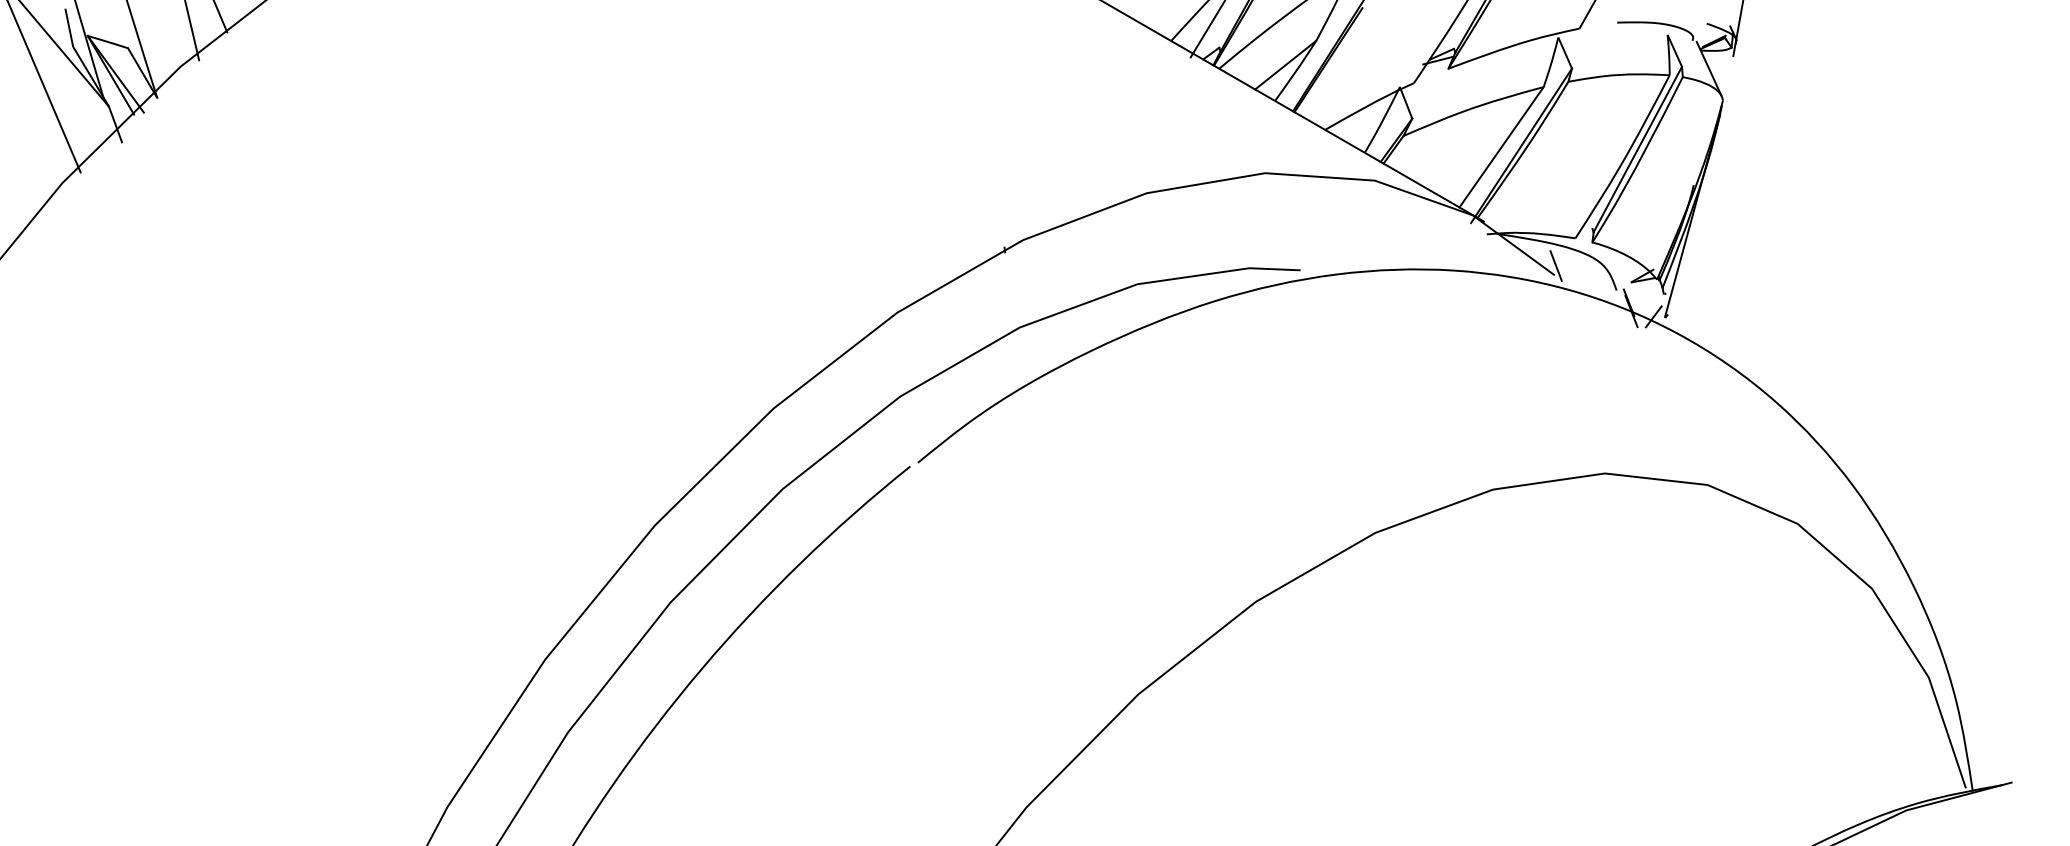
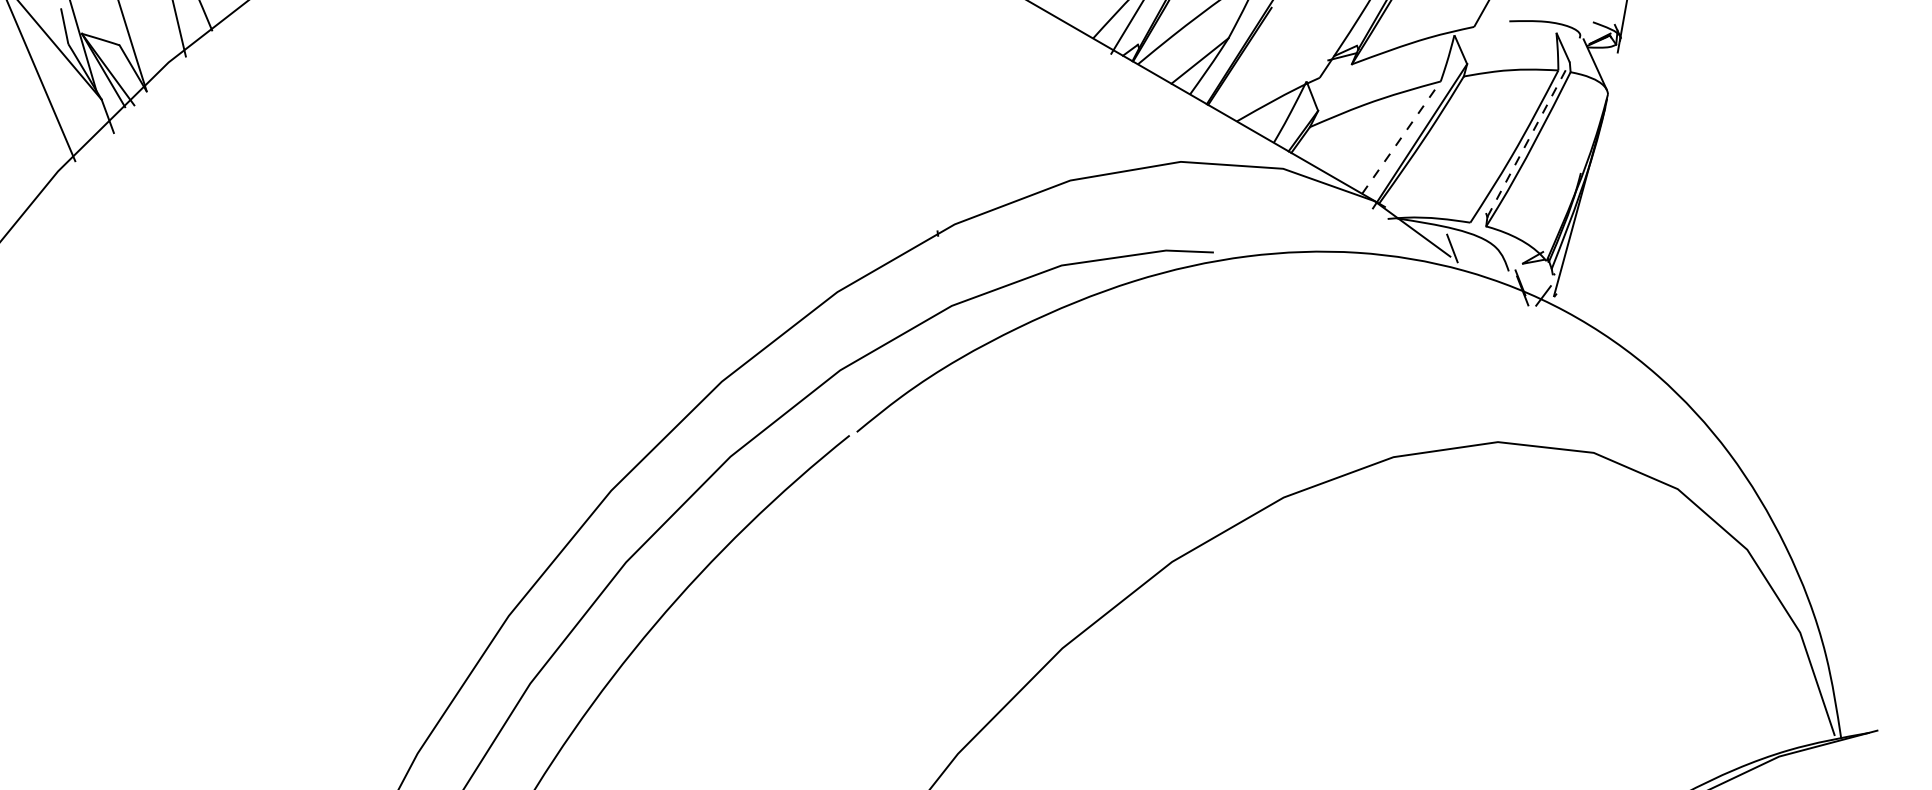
line: (1501, 146) -> (1401, 136), solid -> dashed
line: (1637, 149) -> (1528, 139), solid -> dashed

